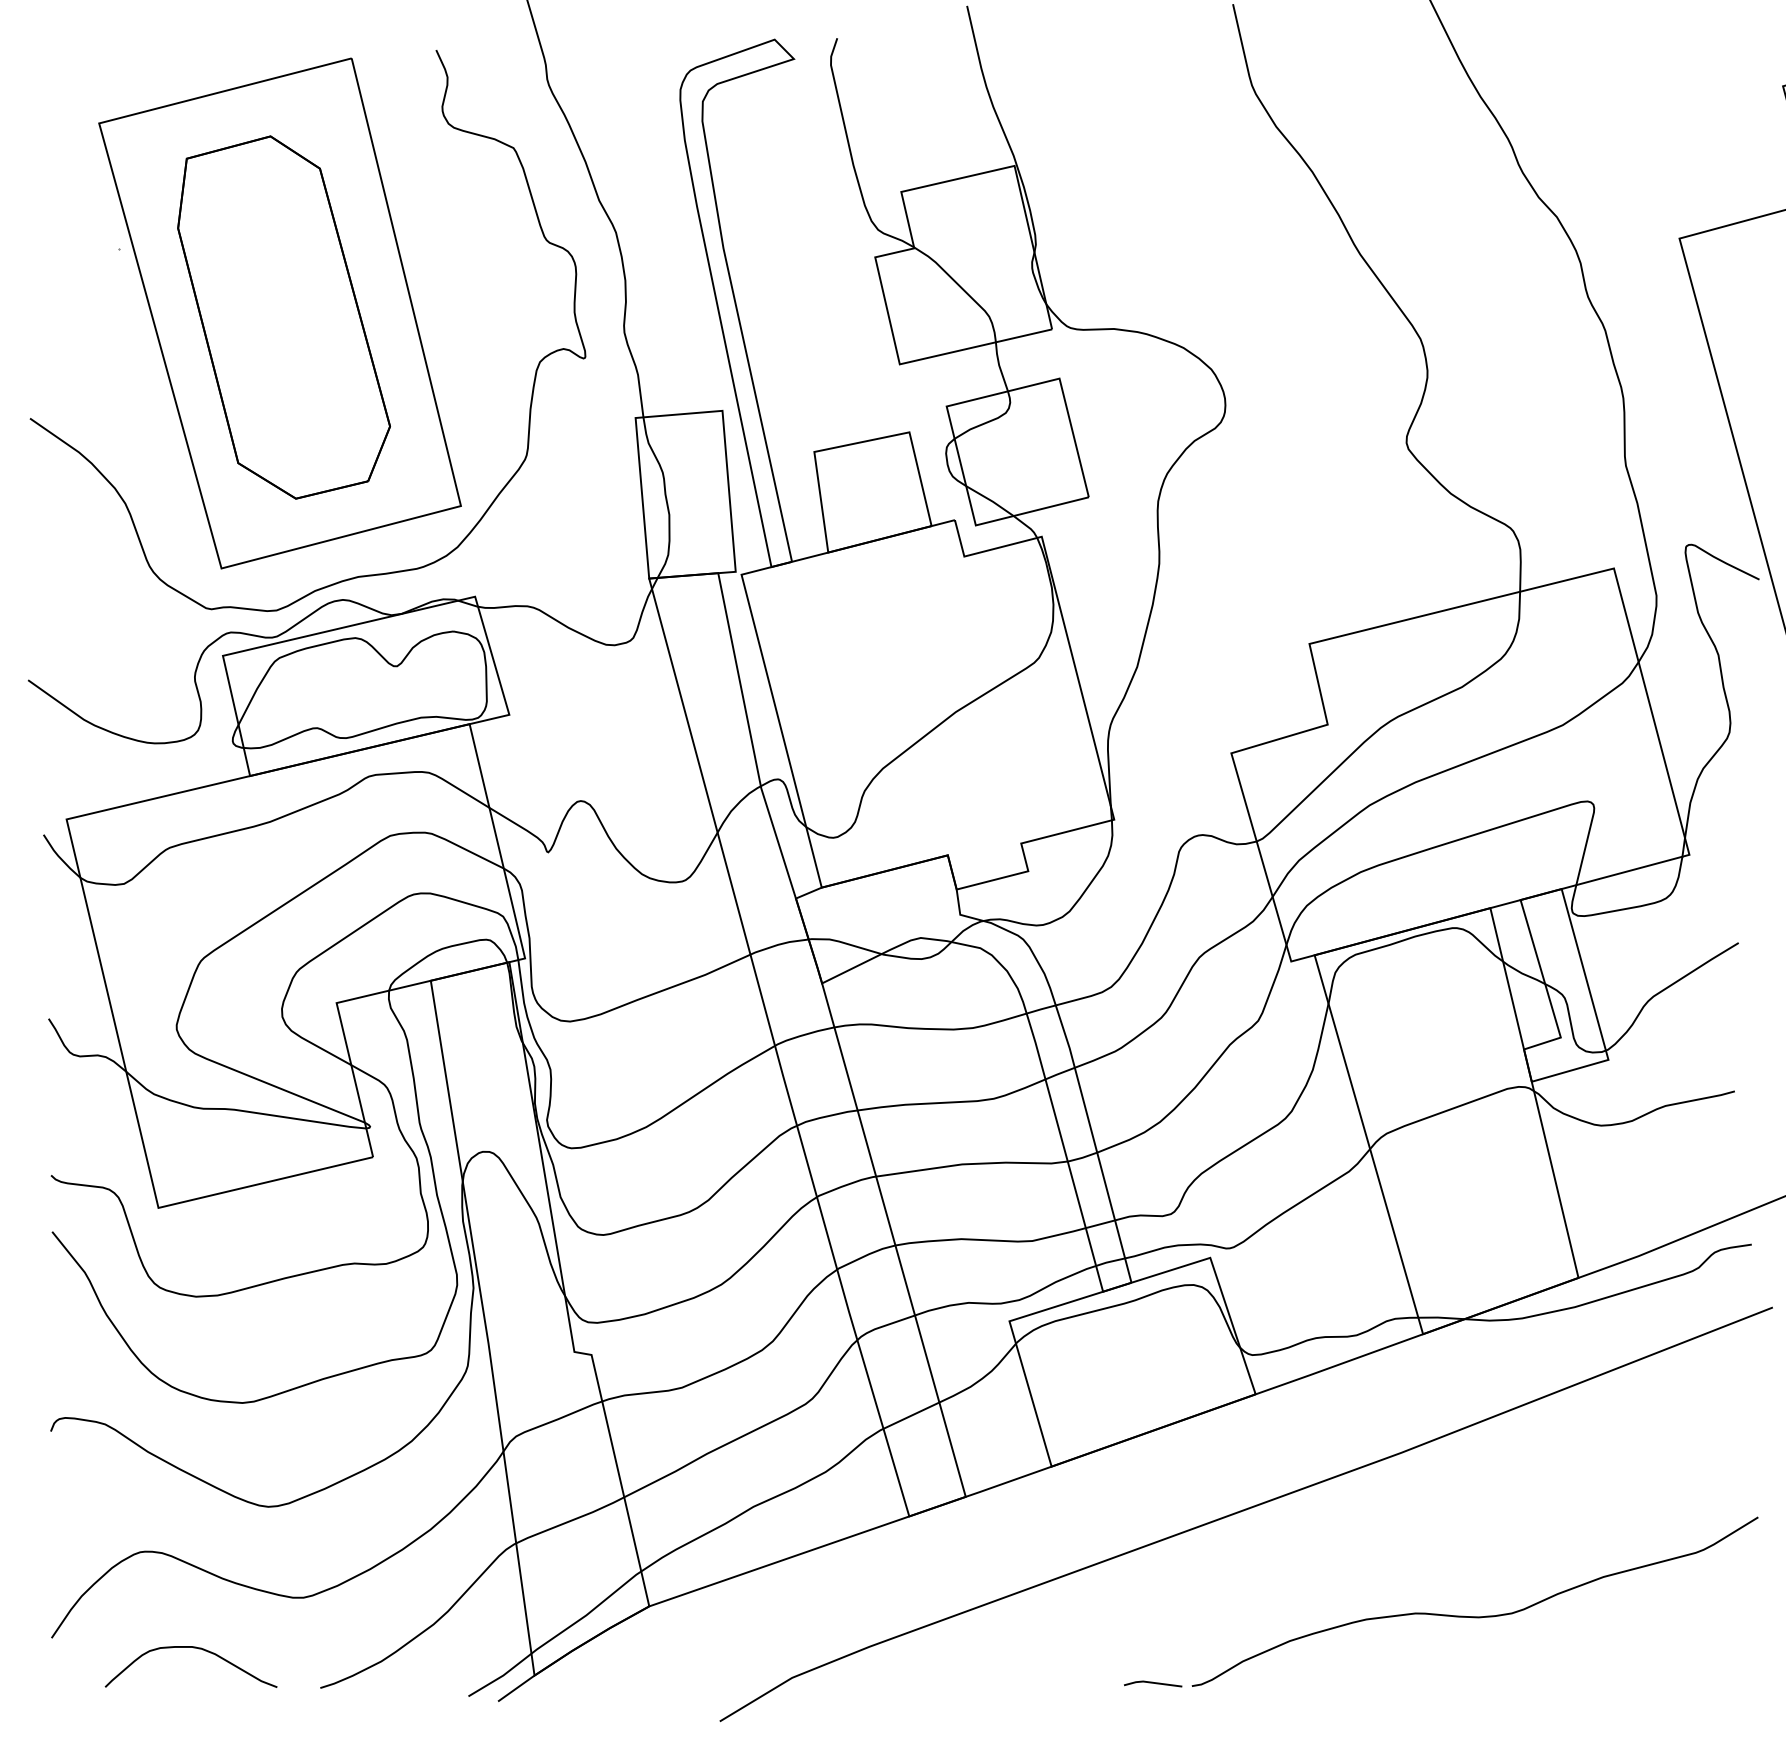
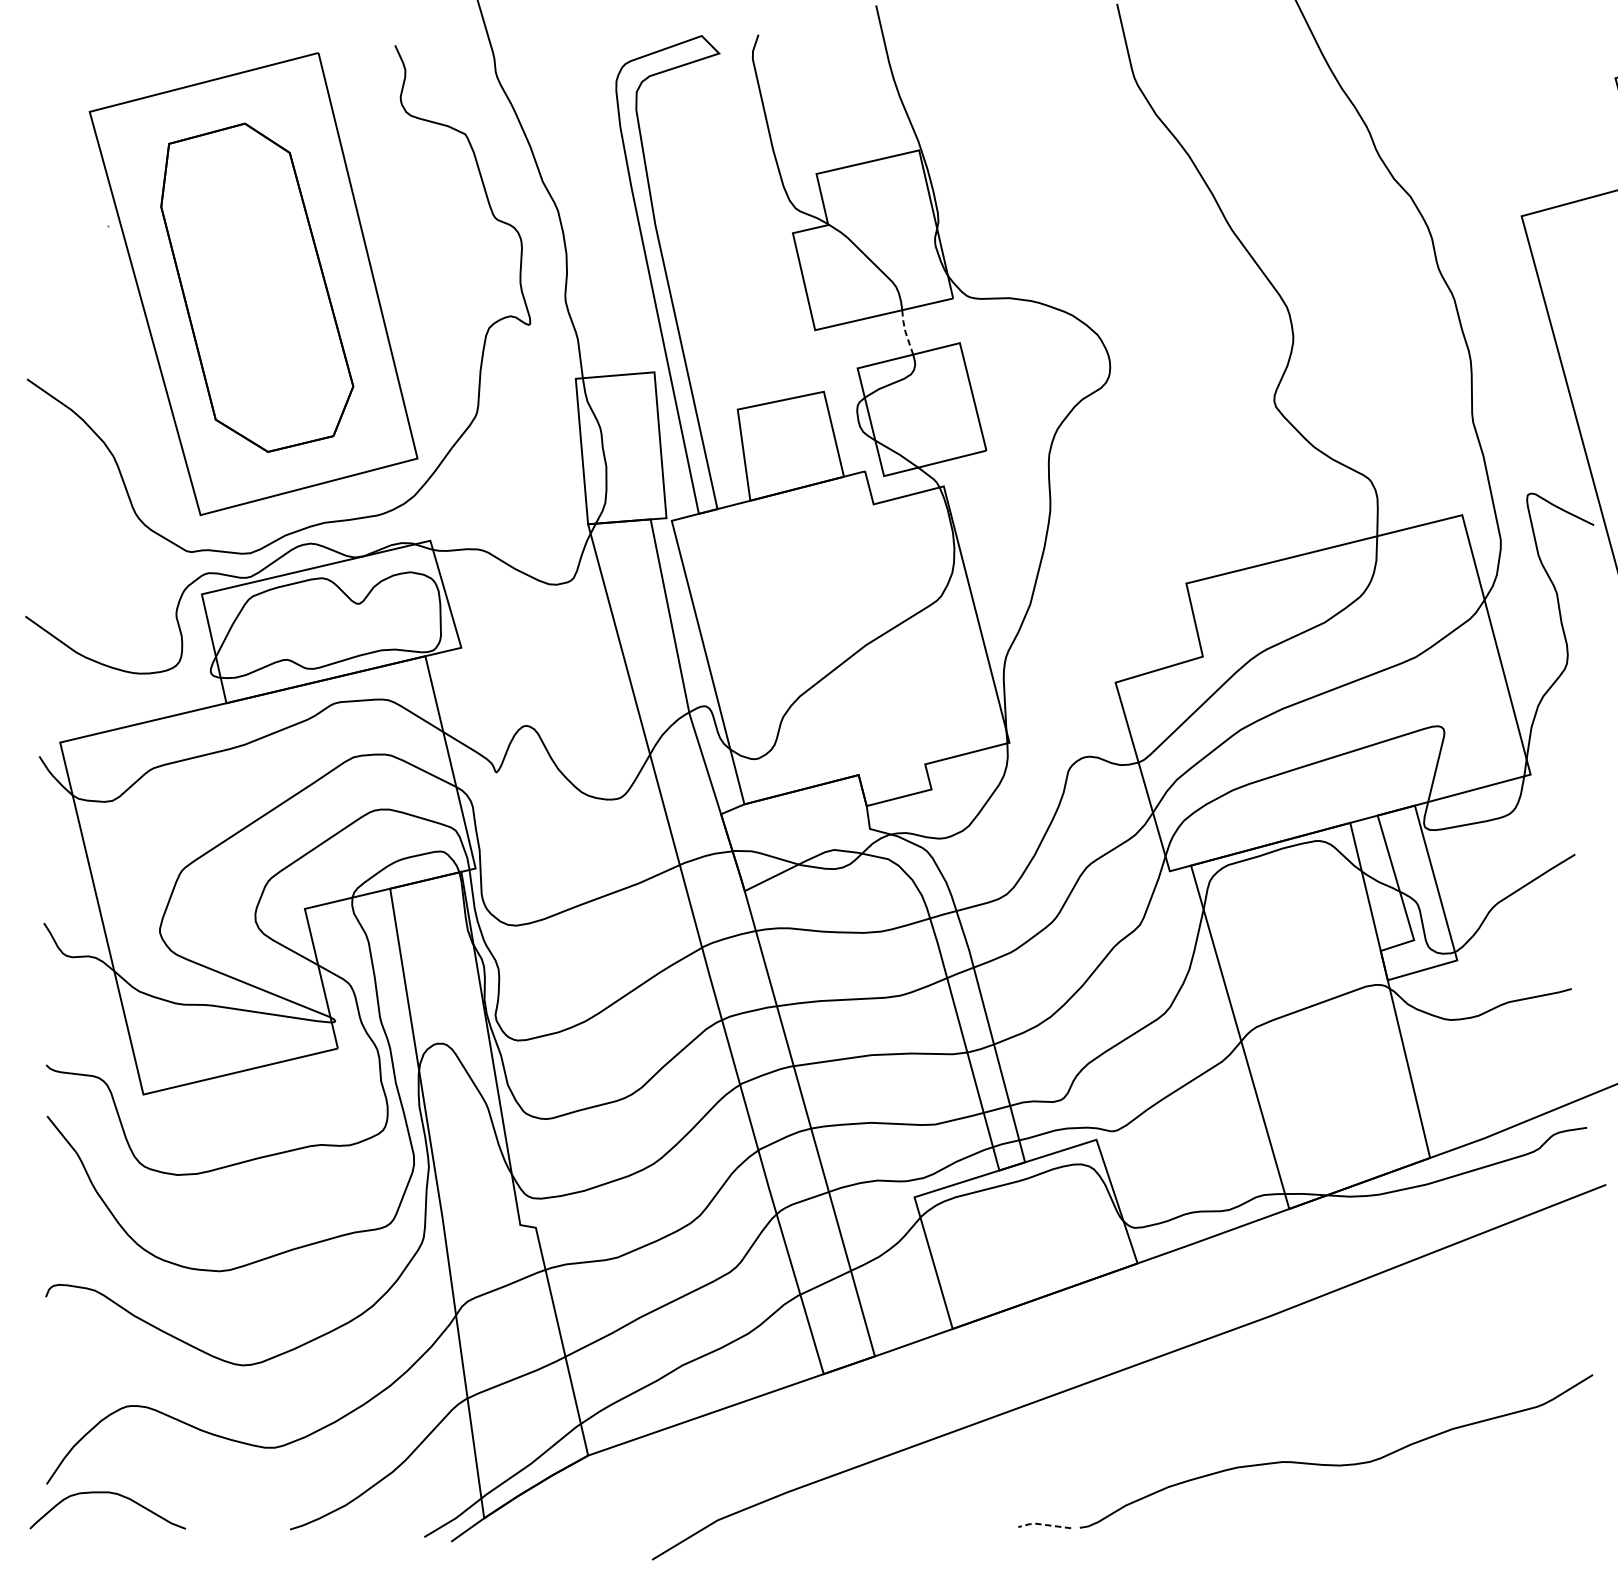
line: (999, 366) -> (905, 332), solid -> dashed
curve: (193, 1648) -> (109, 1493), moved
line: (1151, 1682) -> (1043, 1524), solid -> dashed

